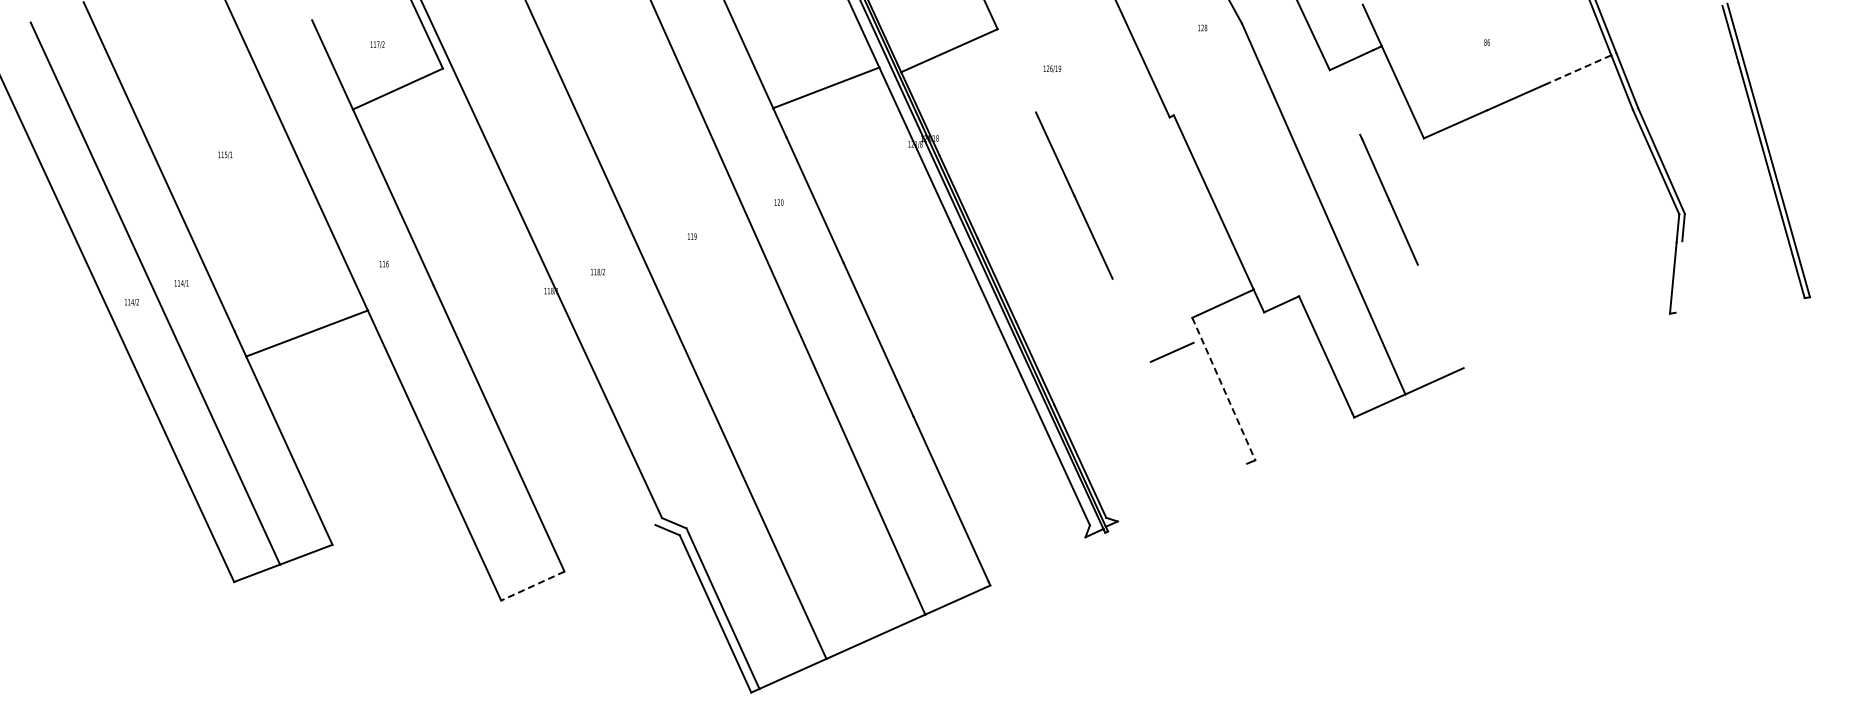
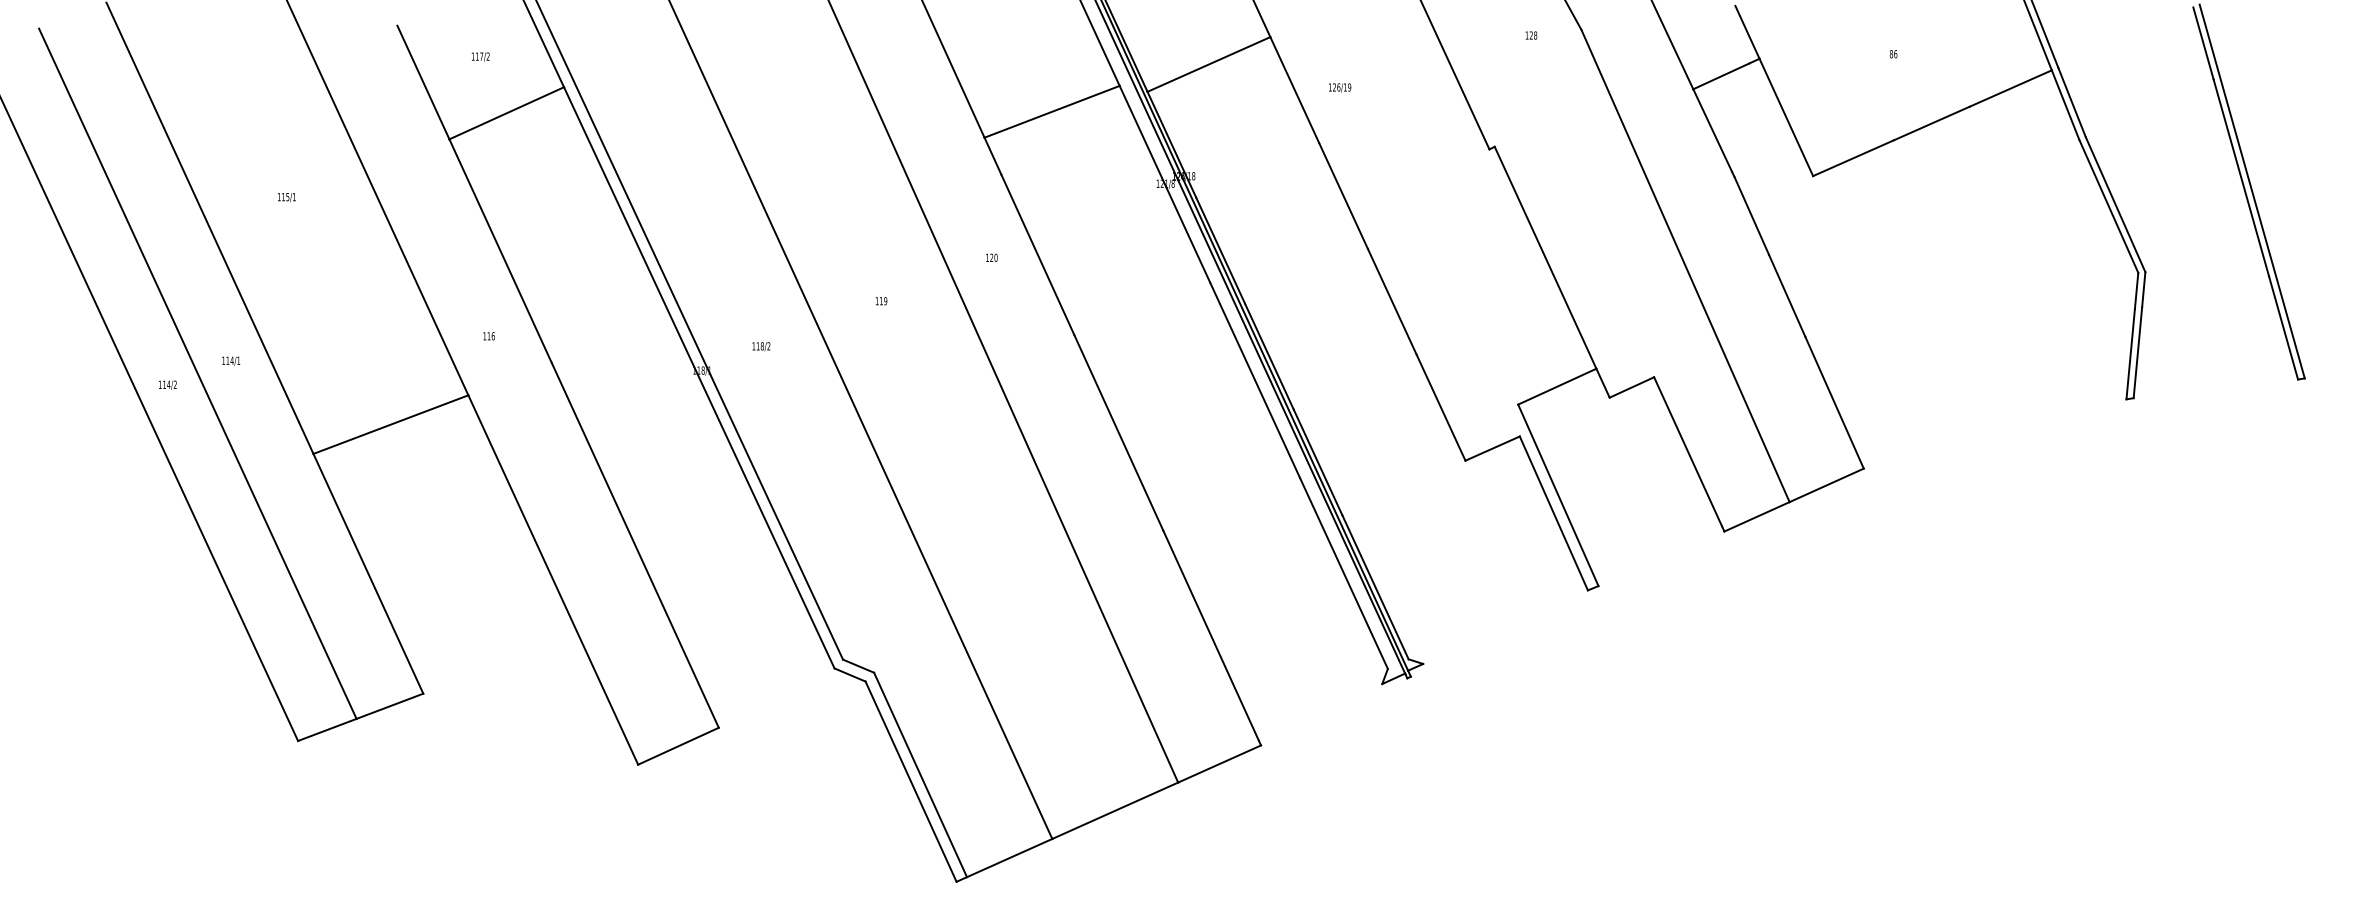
line: (1578, 69) -> (2009, 88), dashed -> solid
line: (1016, 70) -> (1294, 89), added
line: (1344, 102) -> (1712, 130), added
line: (1678, 276) -> (2137, 351), added
line: (548, 296) -> (698, 377), added
line: (1440, 316) -> (1834, 402), added
line: (1131, 319) -> (1440, 406), added
line: (1223, 389) -> (1557, 495), dashed -> solid
line: (1220, 402) -> (1554, 512), added
line: (532, 586) -> (678, 746), dashed -> solid

